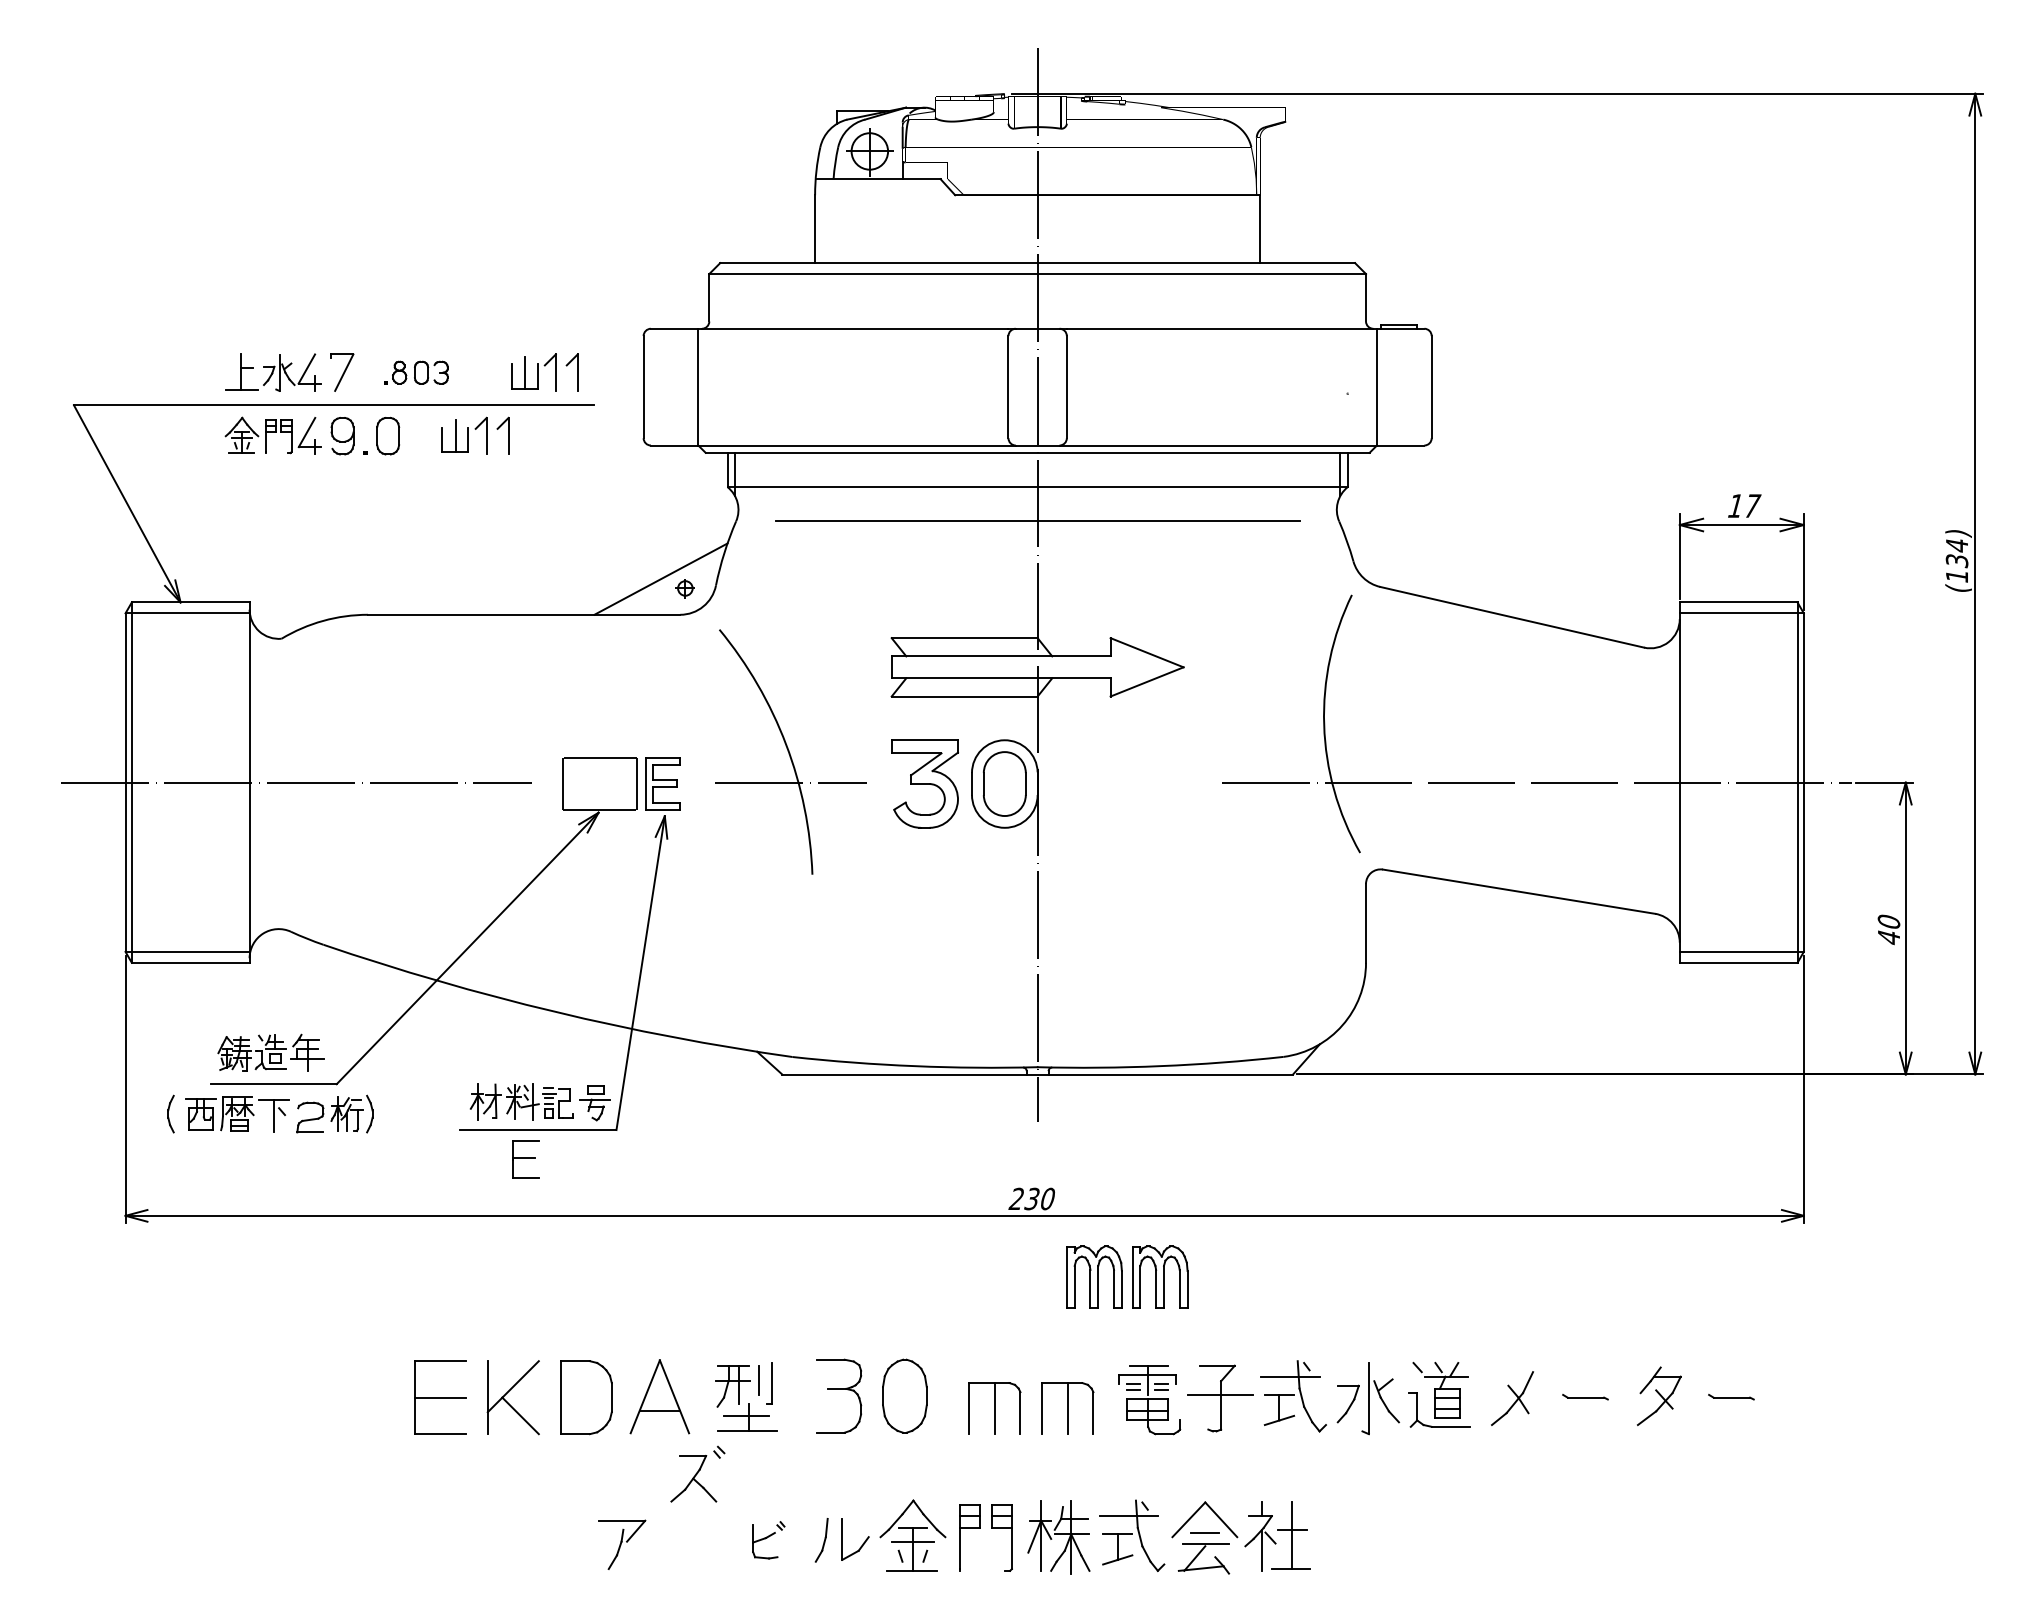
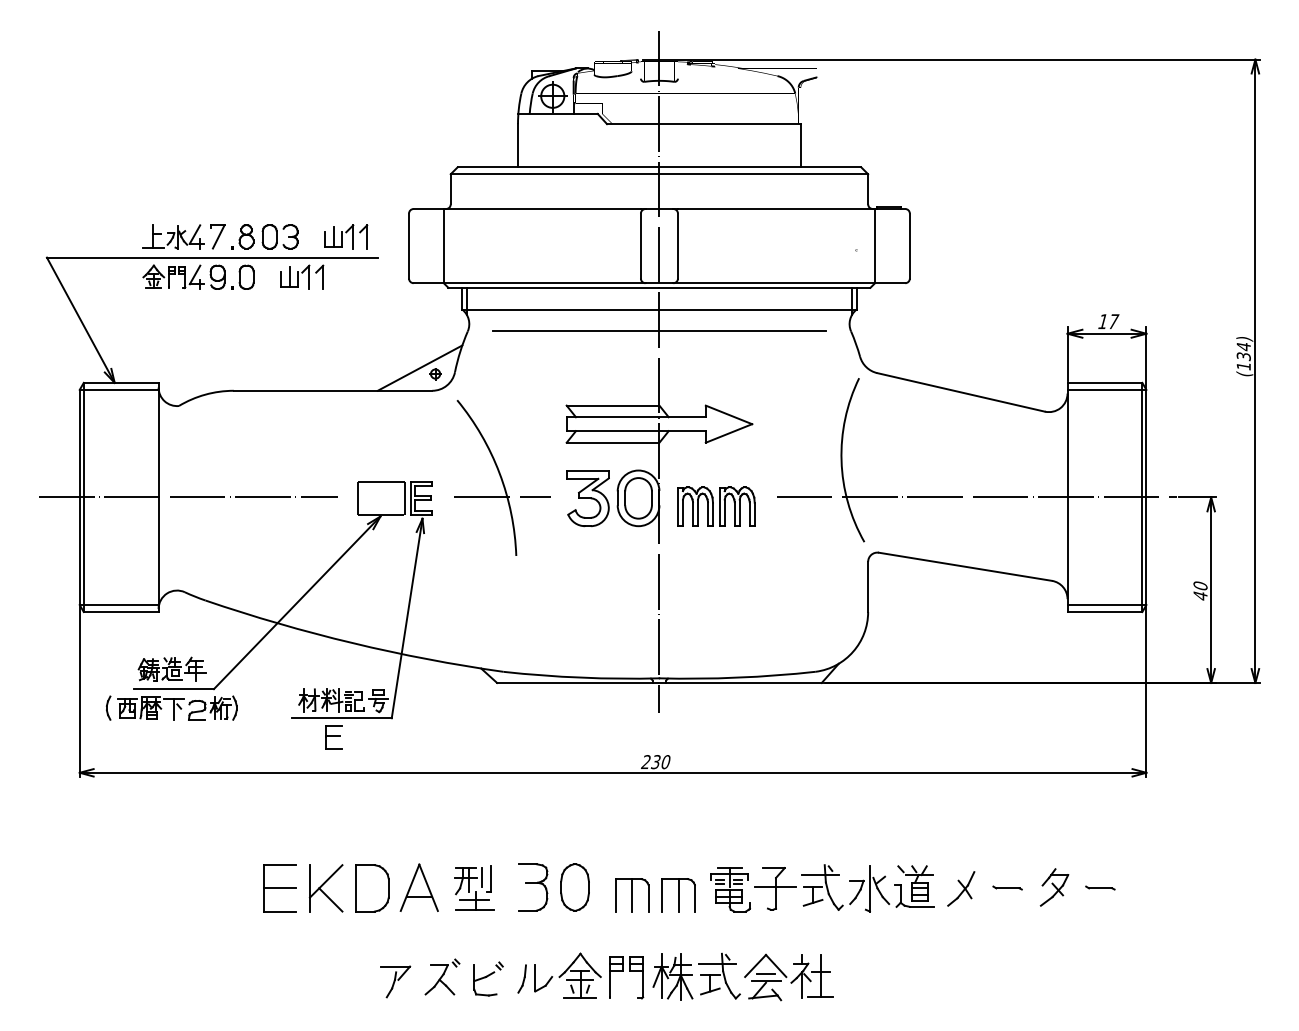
part: (416, 372) -> (264, 236), size x1.67
part: (1127, 1276) -> (716, 506), moved
part: (697, 1473) -> (442, 976), moved
part: (768, 1539) -> (488, 978), size x1.43

